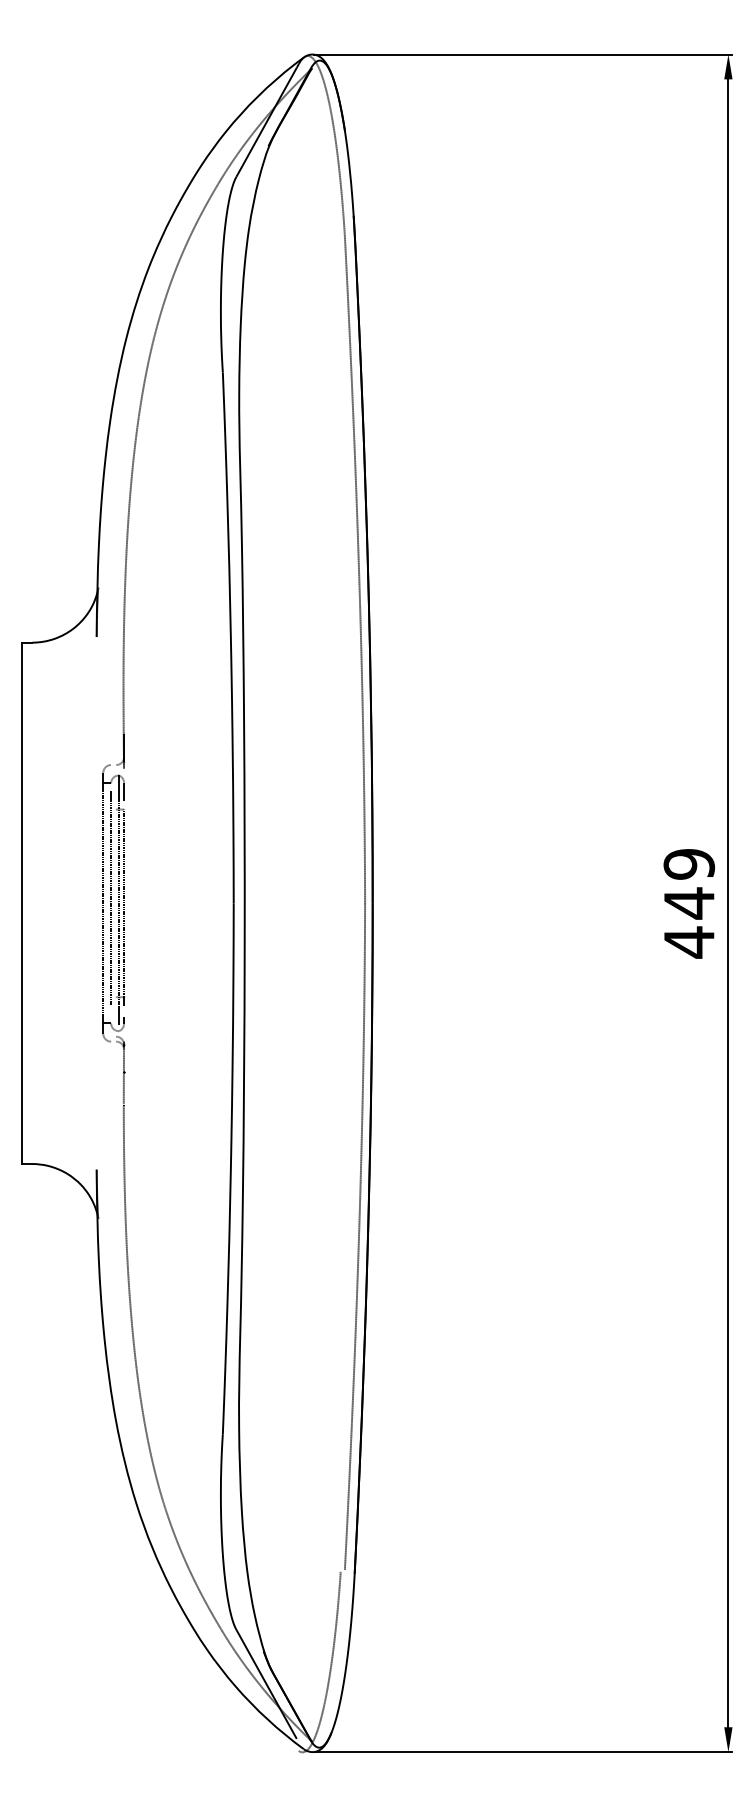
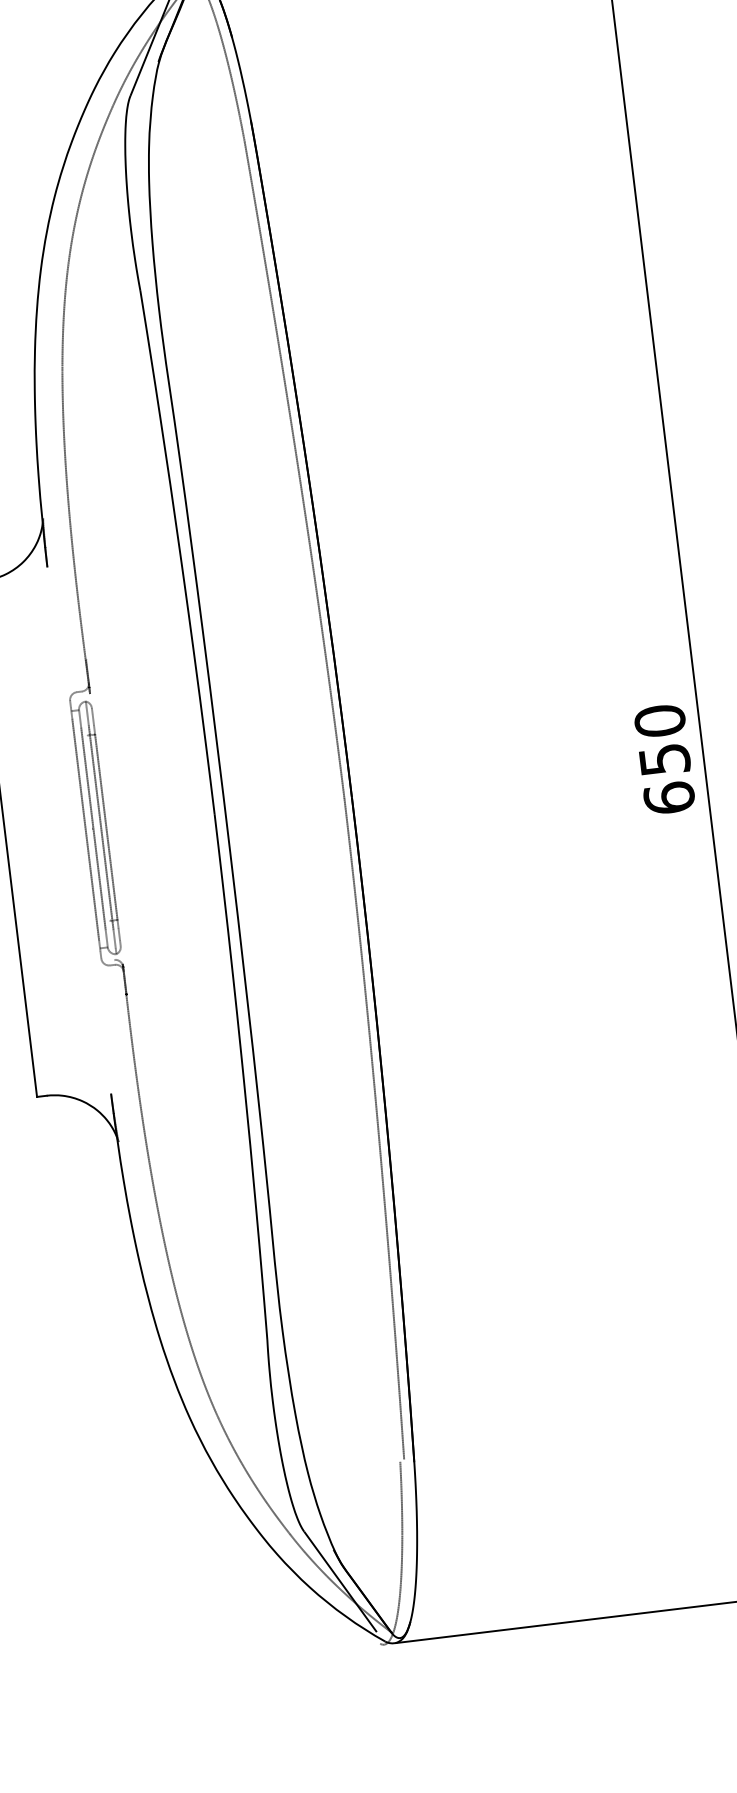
text: (689, 903) -> (664, 759), 449 -> 650

